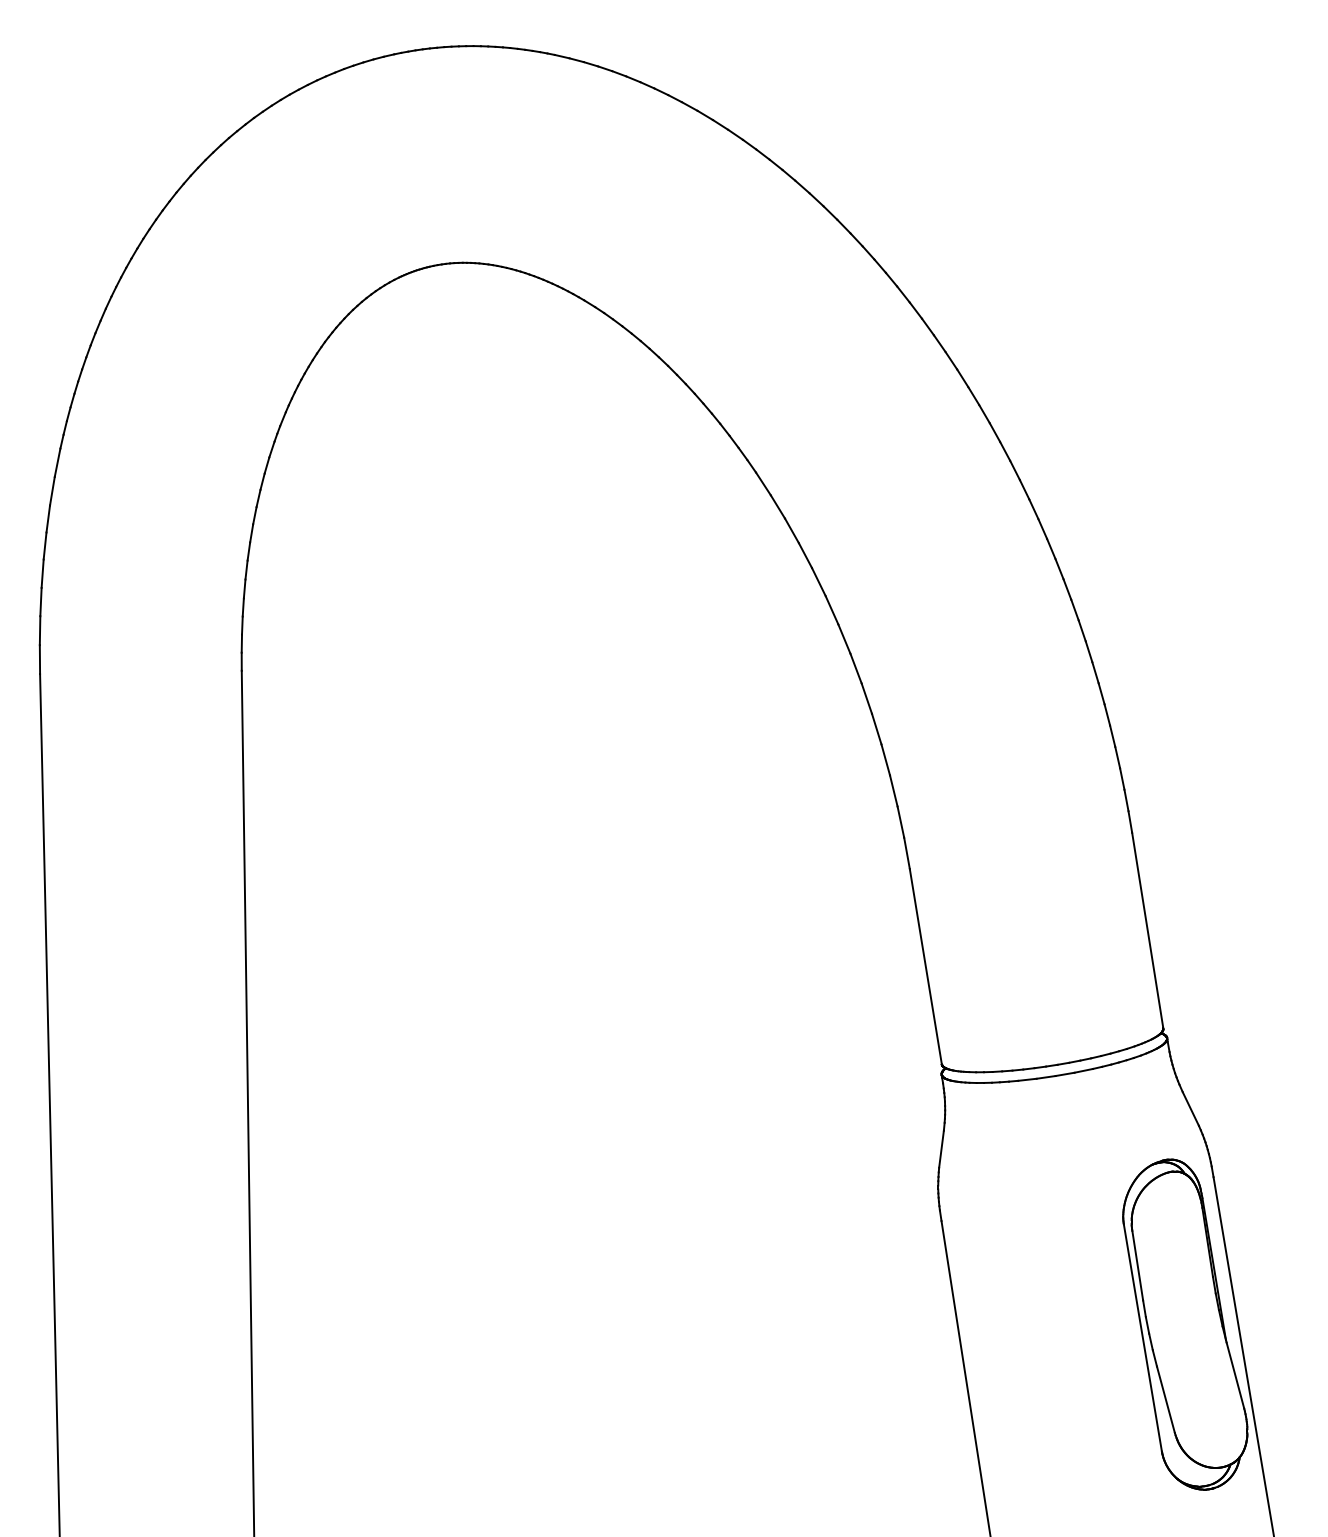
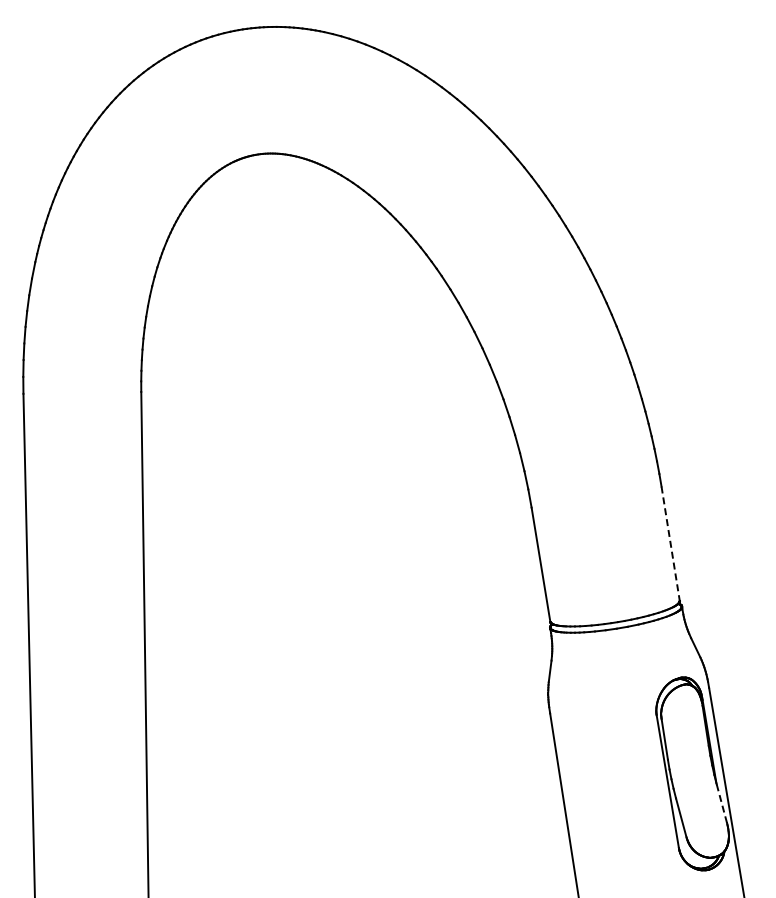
line: (1147, 930) -> (670, 543), solid -> dashed
line: (1234, 1375) -> (721, 803), solid -> dashed

